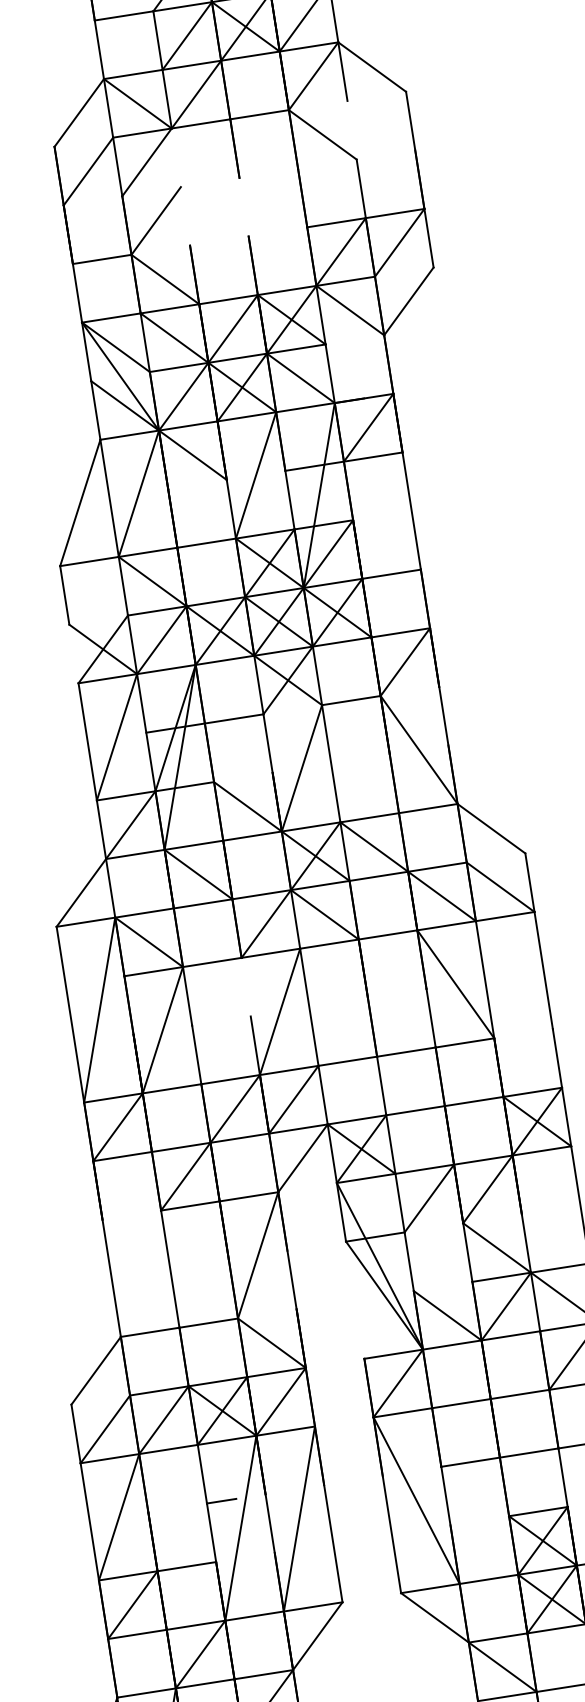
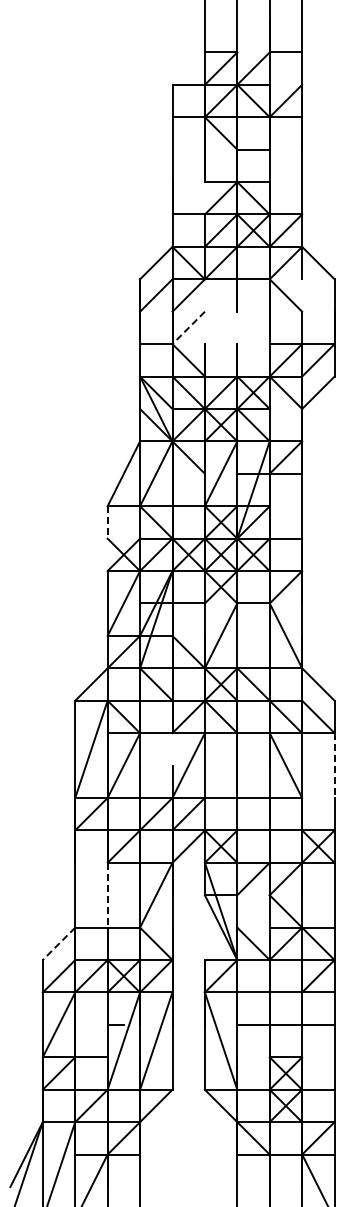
line: (155, 220) -> (188, 327), solid -> dashed
line: (64, 595) -> (107, 522), solid -> dashed
line: (543, 972) -> (334, 766), solid -> dashed
line: (170, 1269) -> (107, 895), solid -> dashed
line: (96, 1369) -> (59, 943), solid -> dashed

